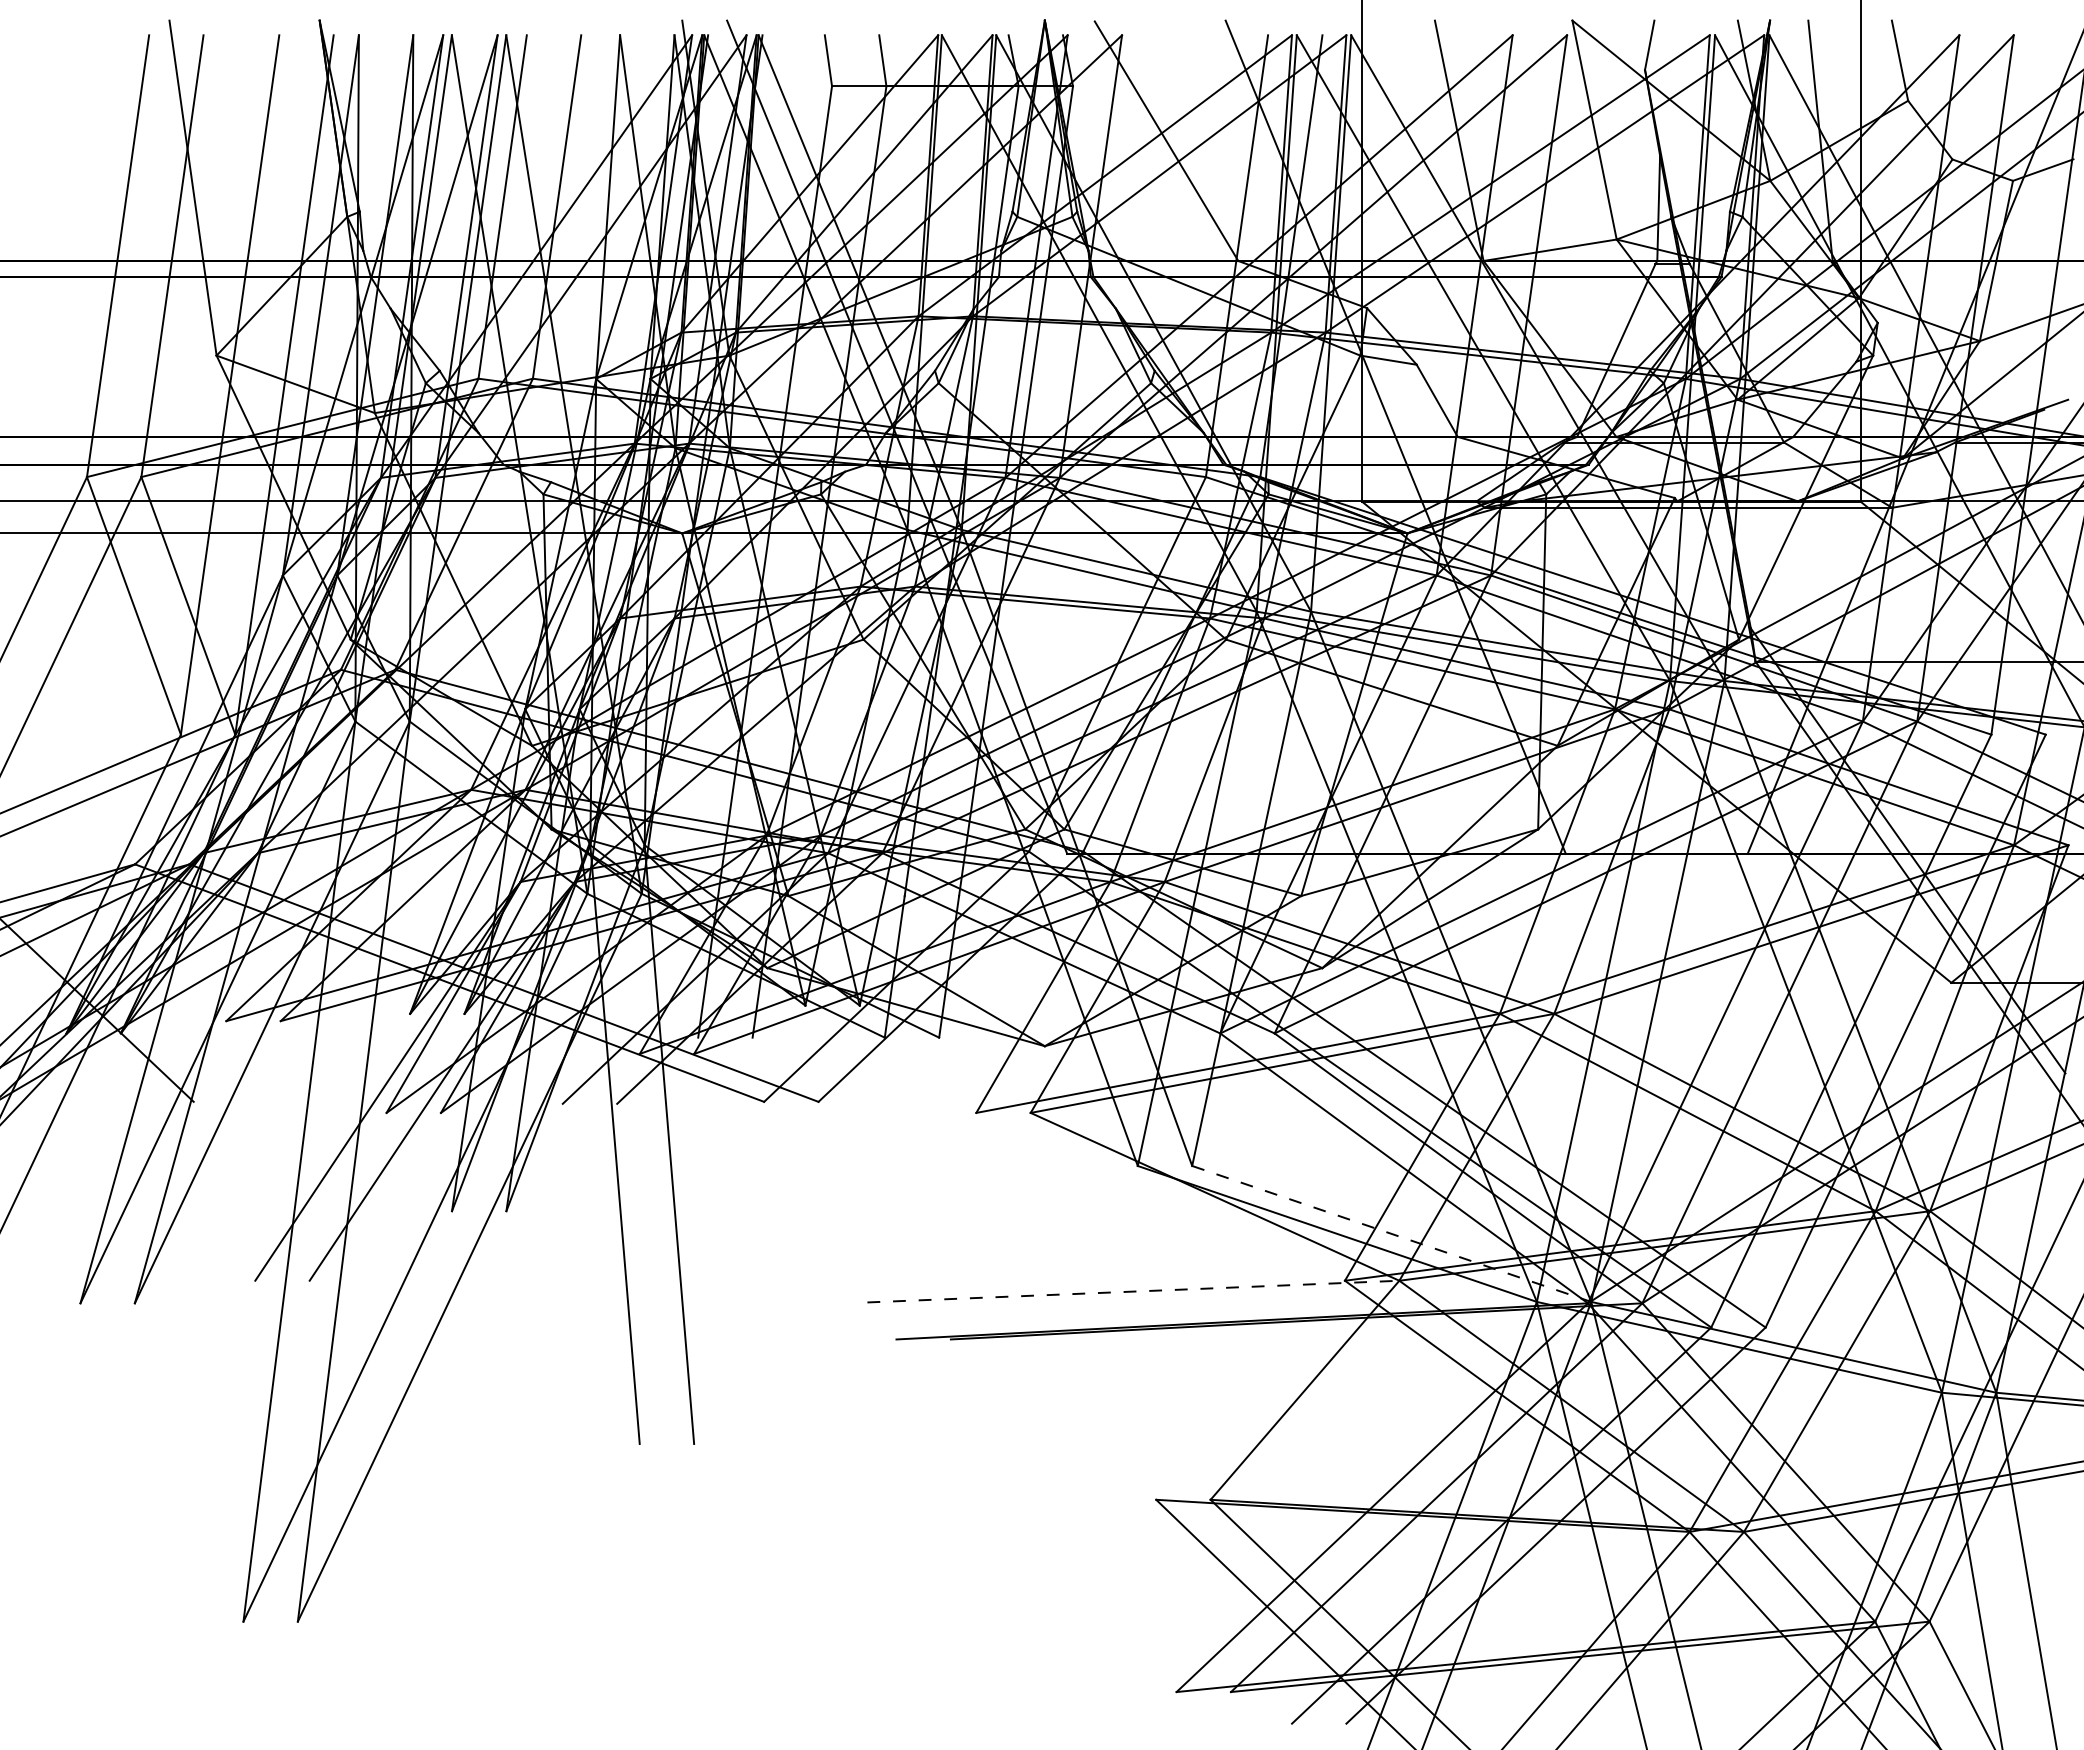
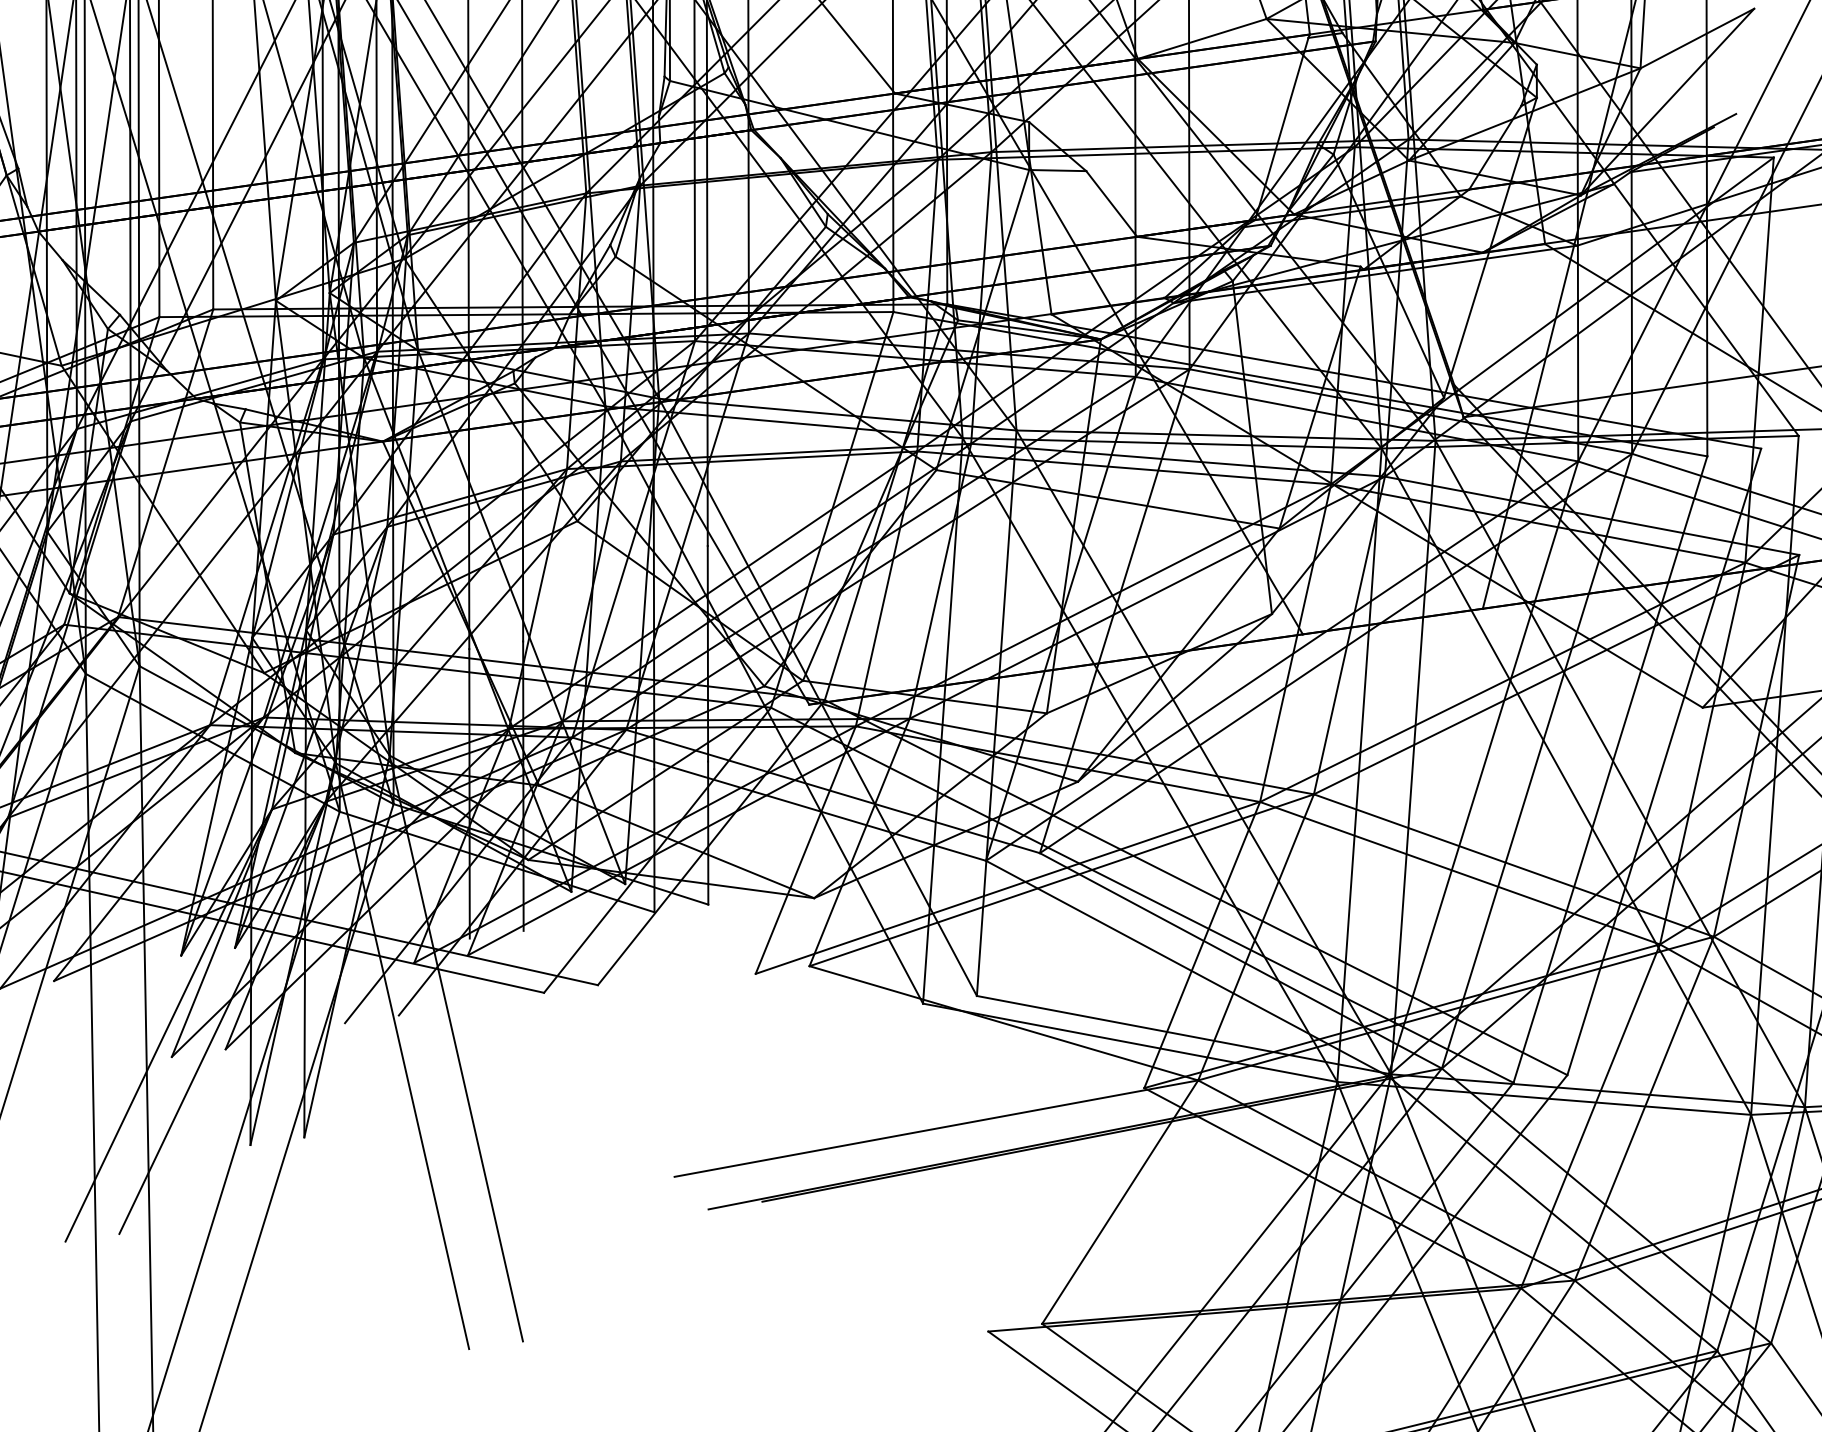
line: (1391, 1233) -> (1183, 1034), dashed -> solid
line: (1133, 1291) -> (936, 1128), dashed -> solid

